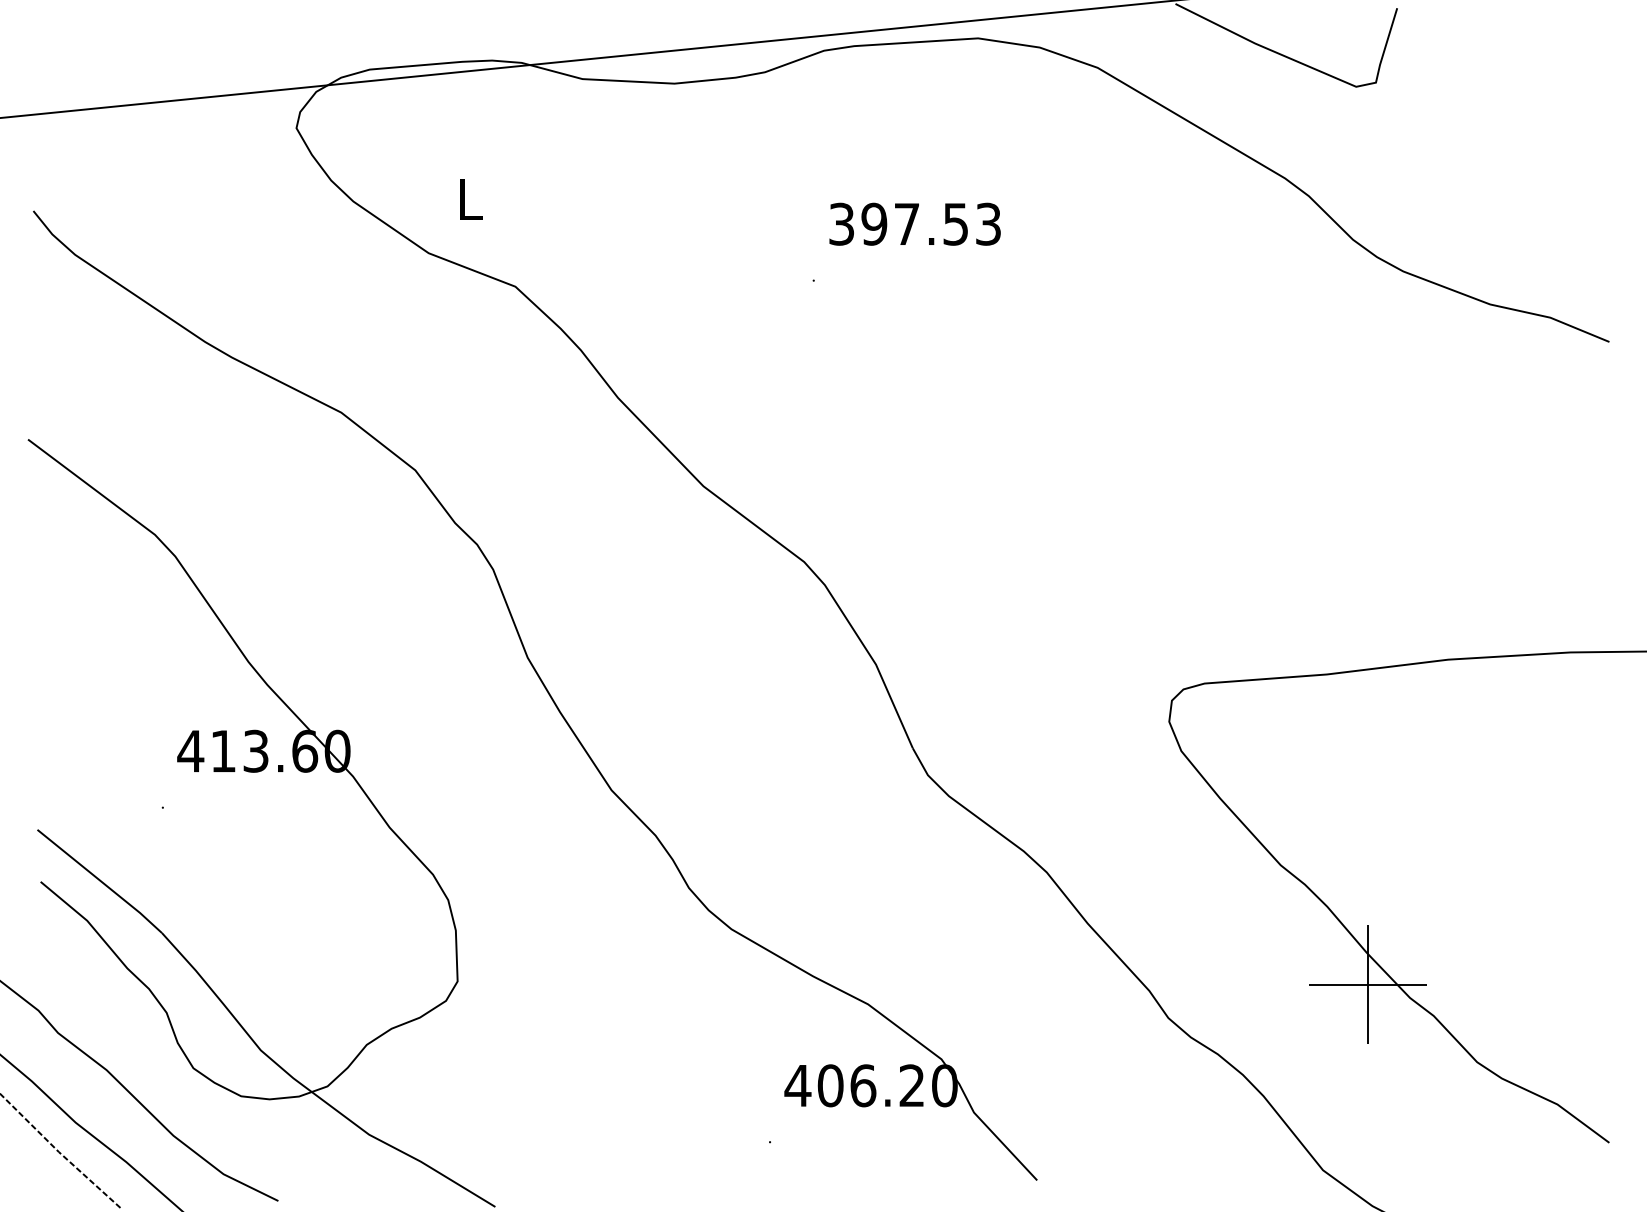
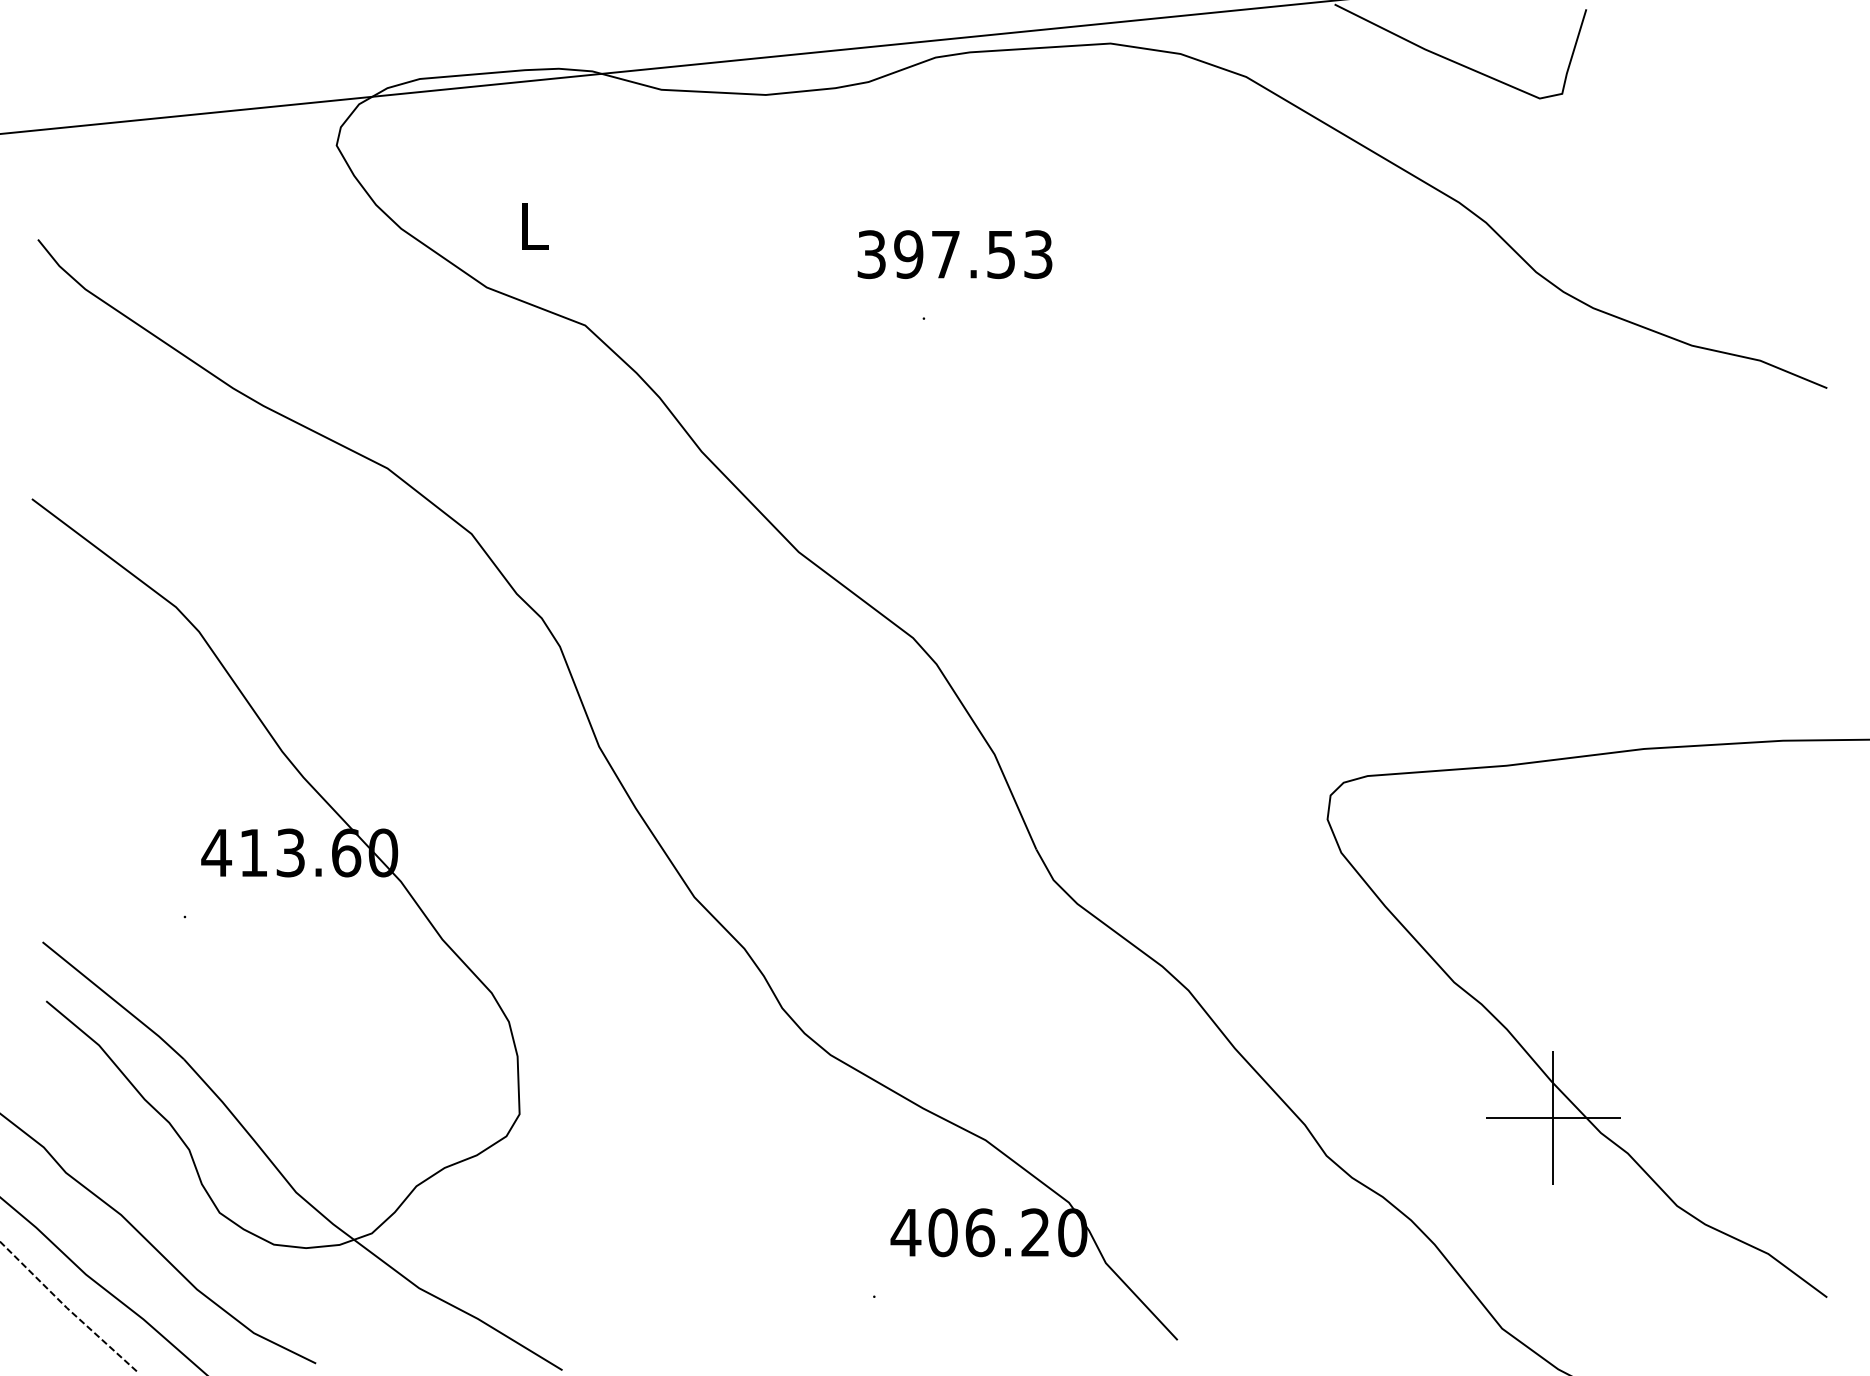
text: (914, 224) -> (954, 254), moved

